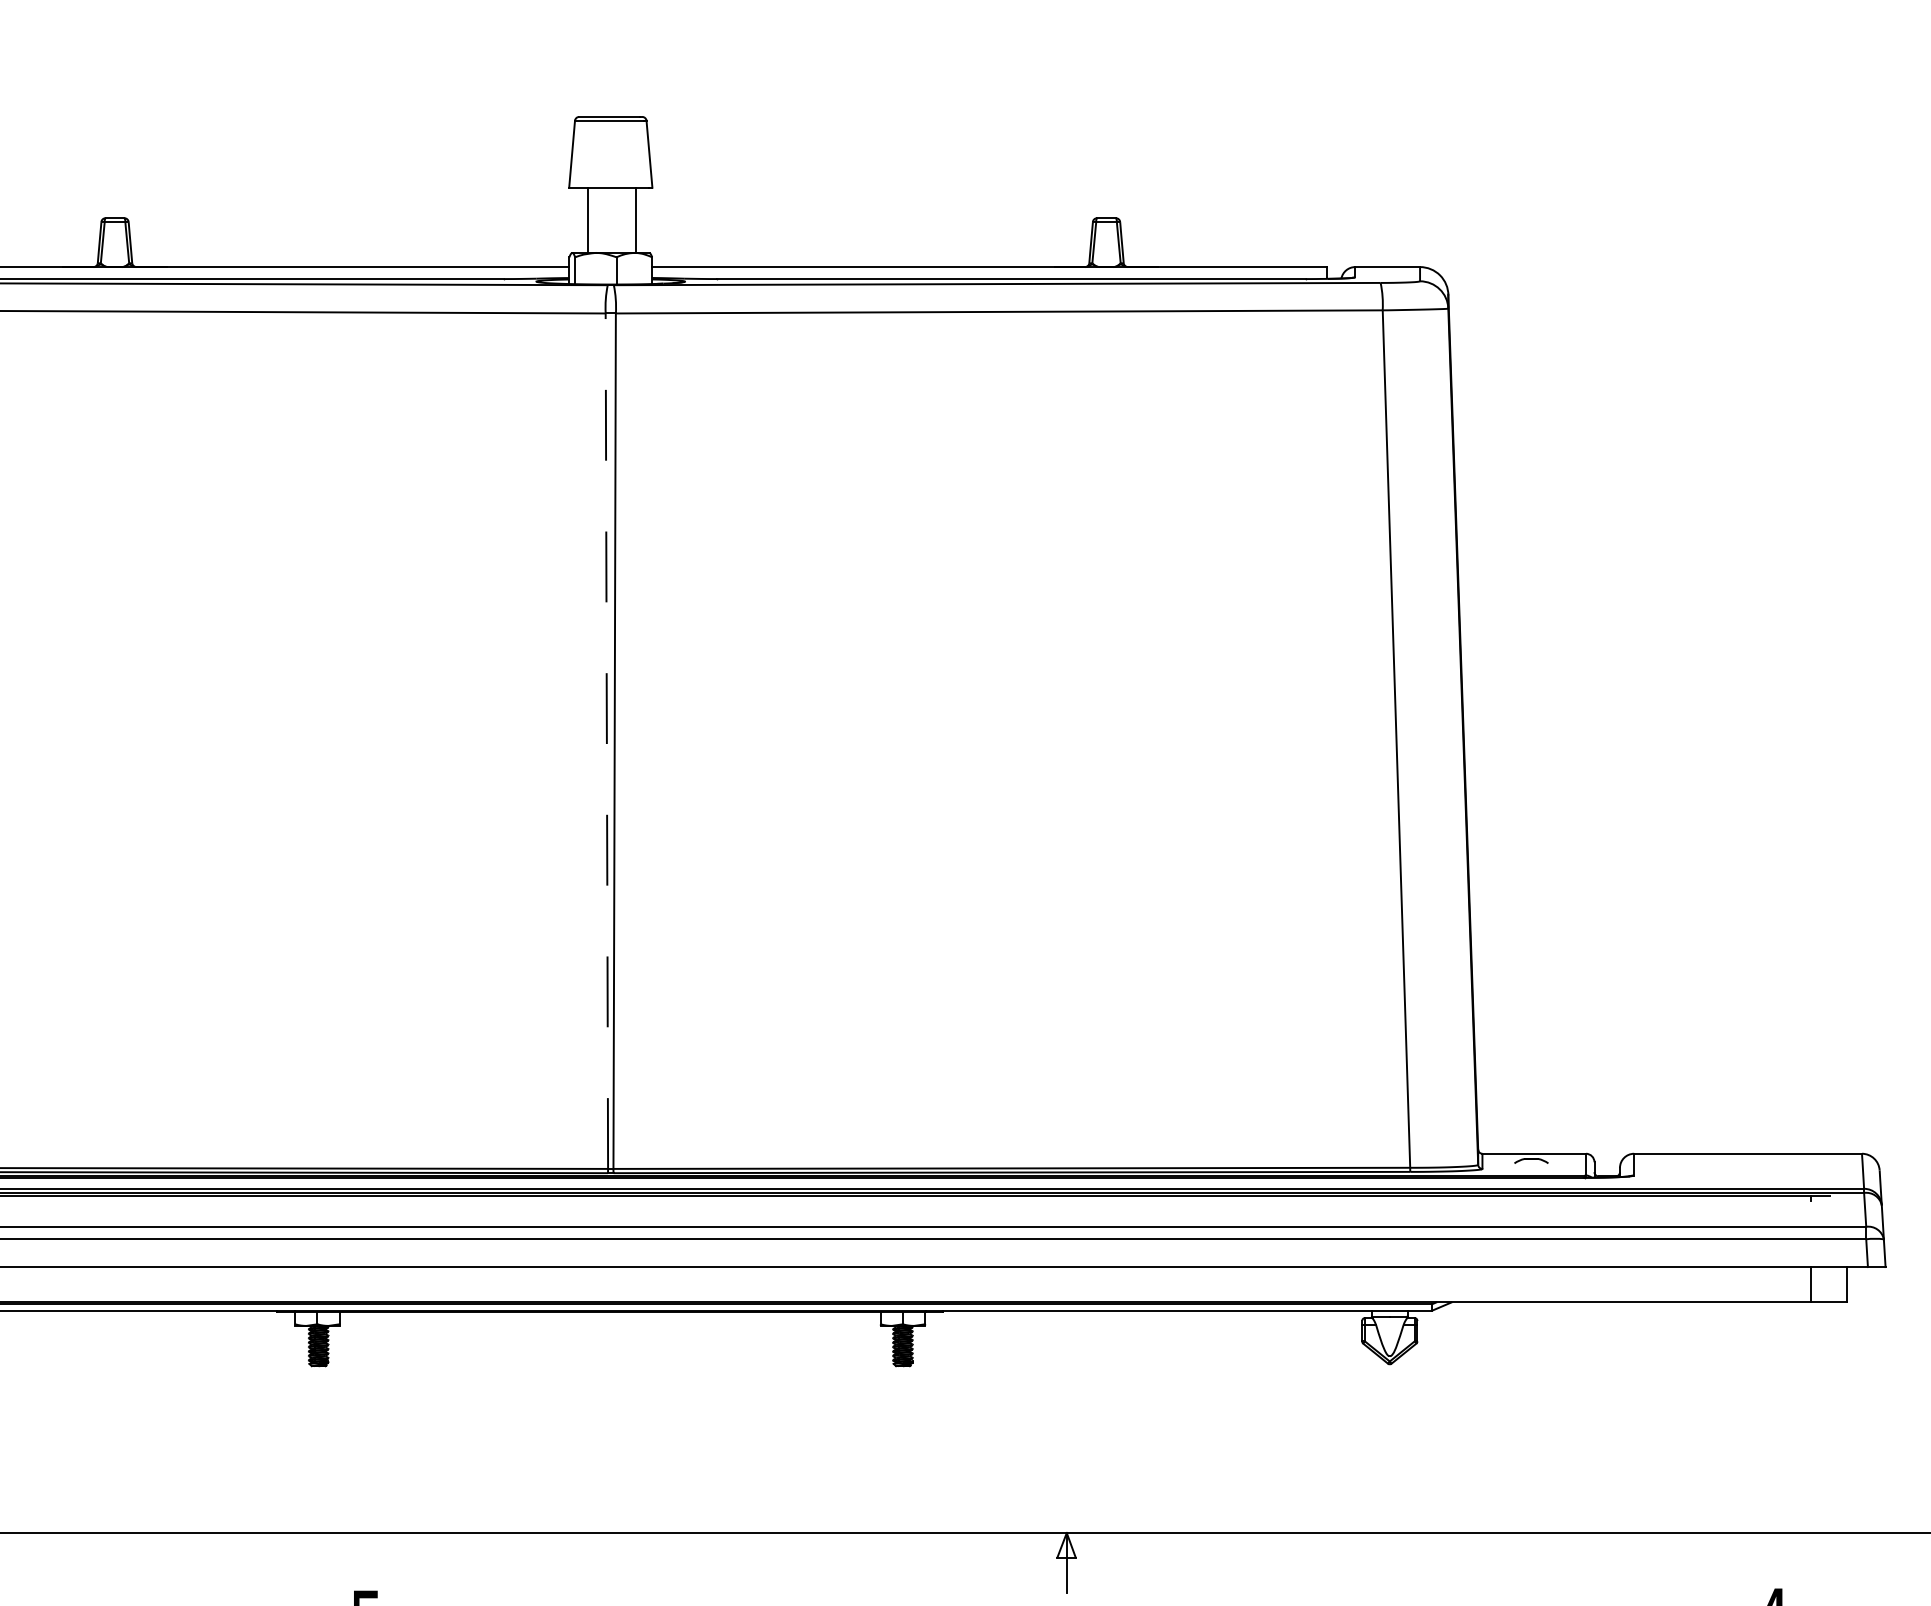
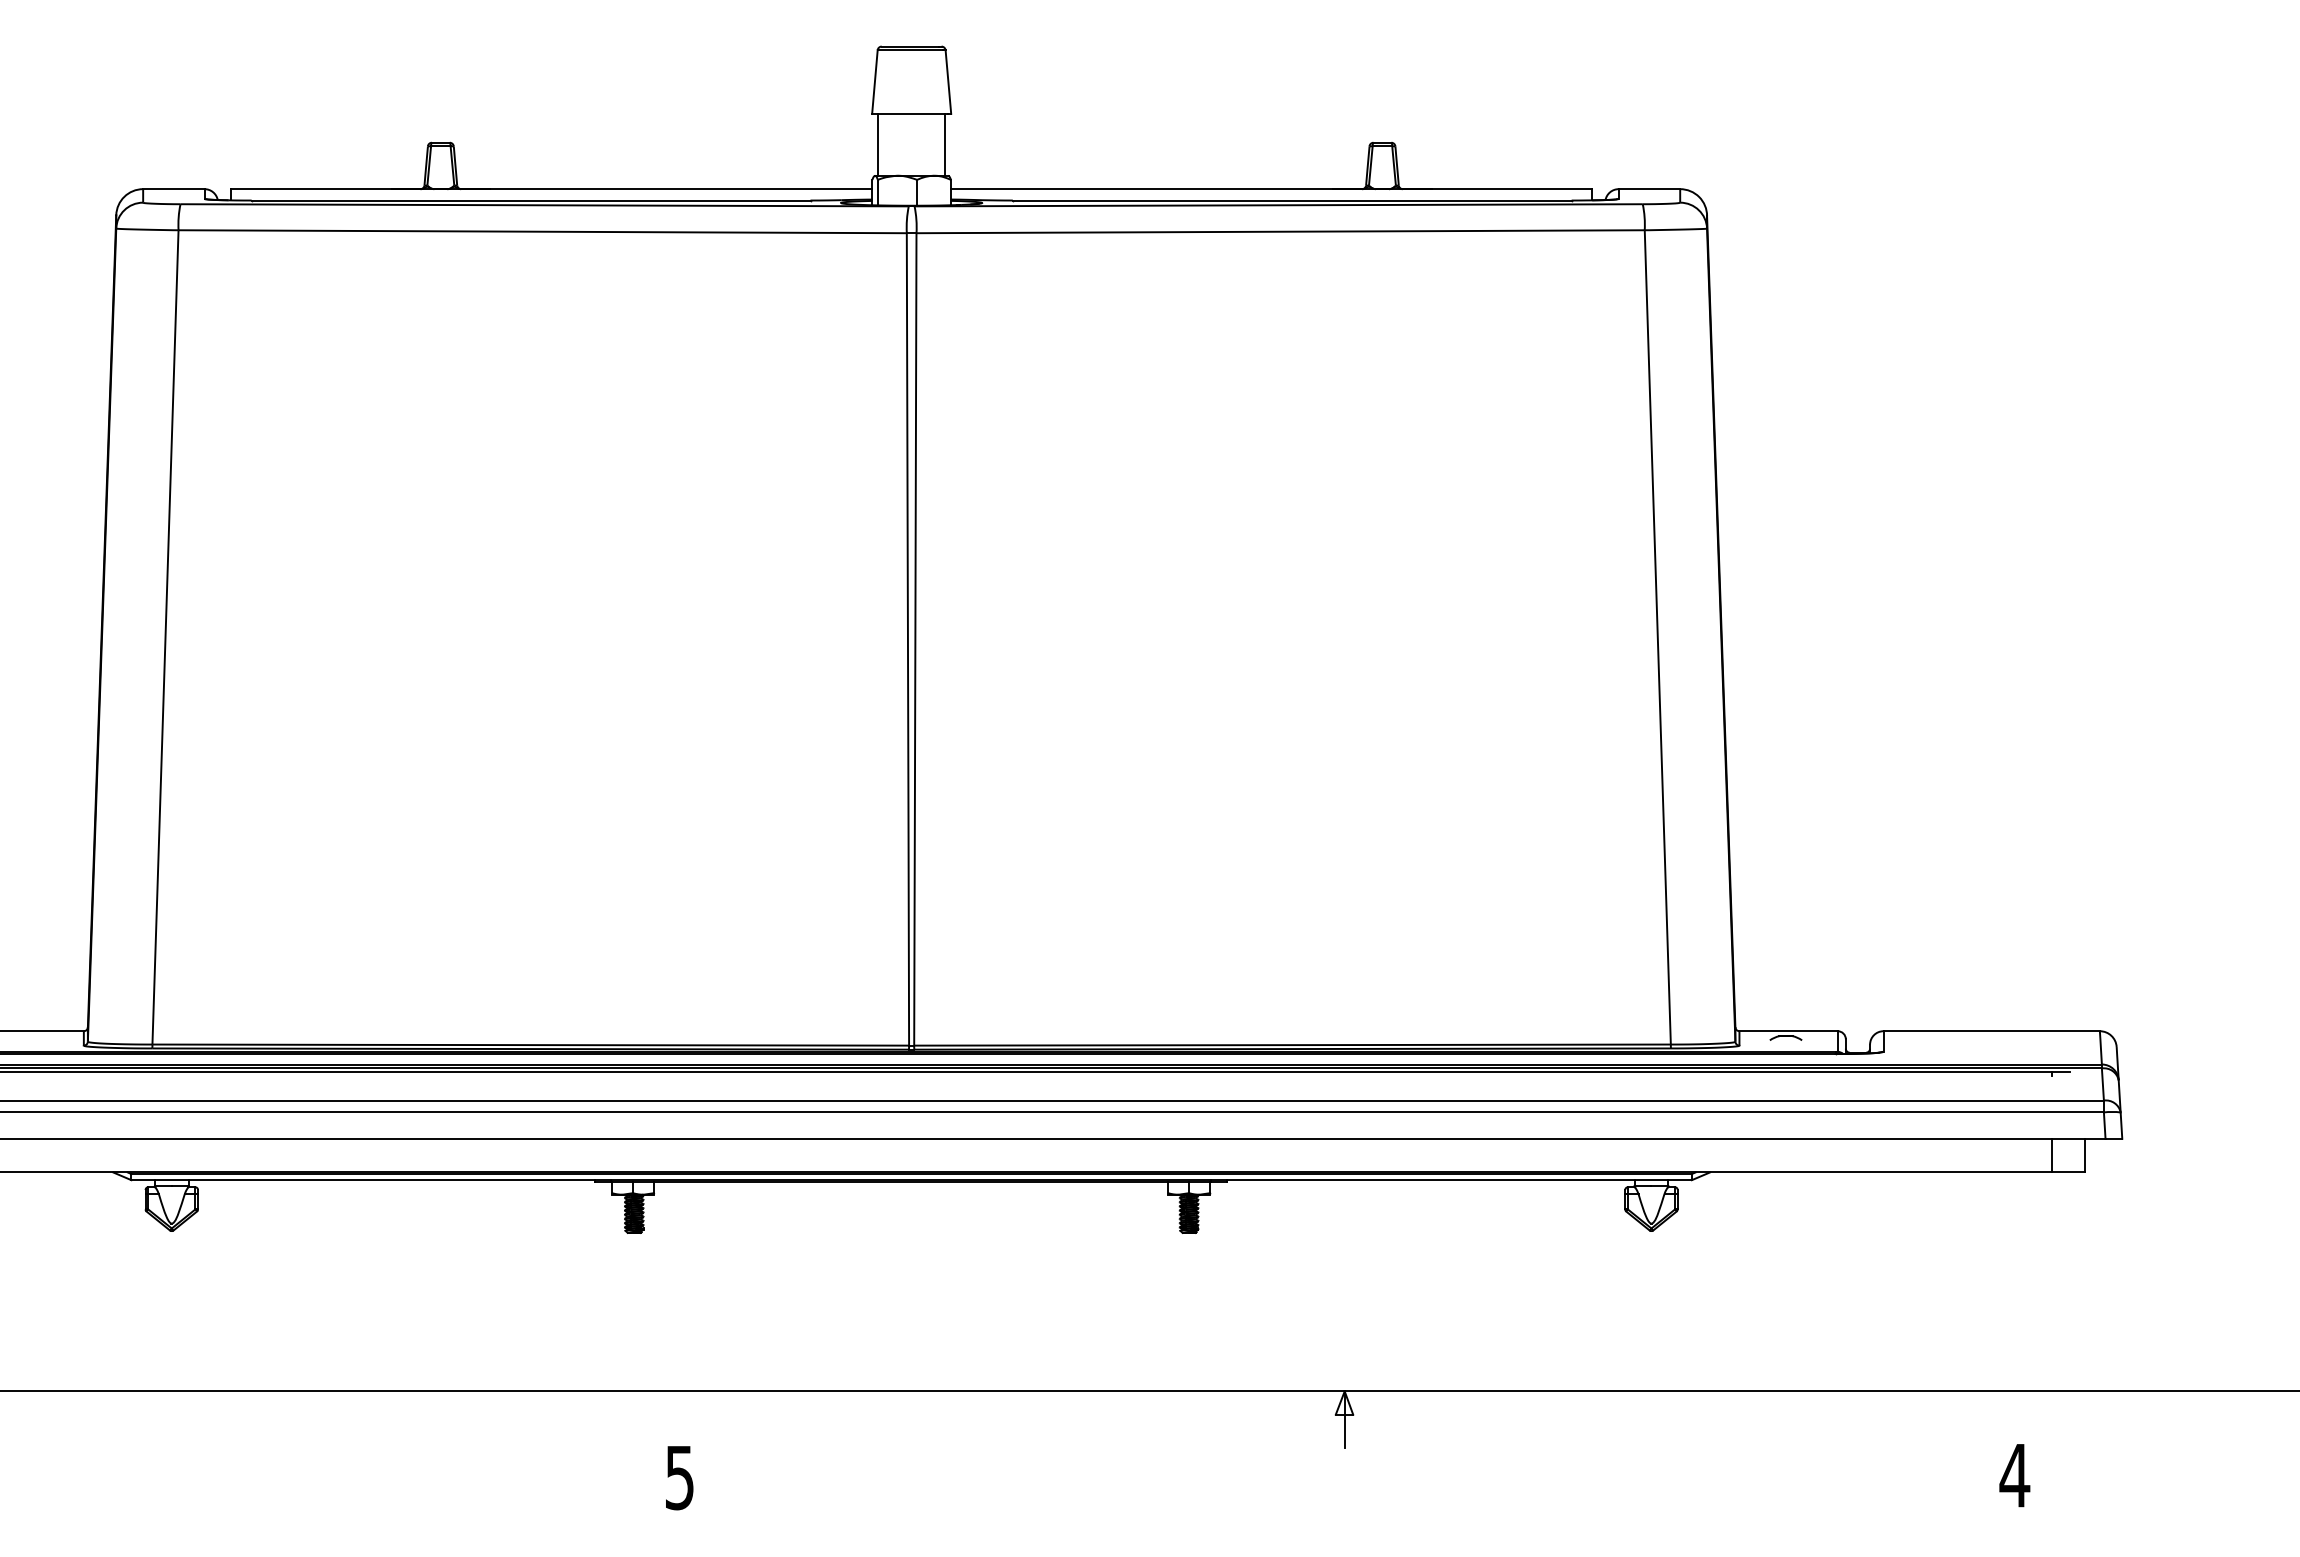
line: (588, 220) -> (945, 144), moved
line: (636, 220) -> (878, 144), moved
line: (606, 741) -> (907, 639), dashed -> solid

